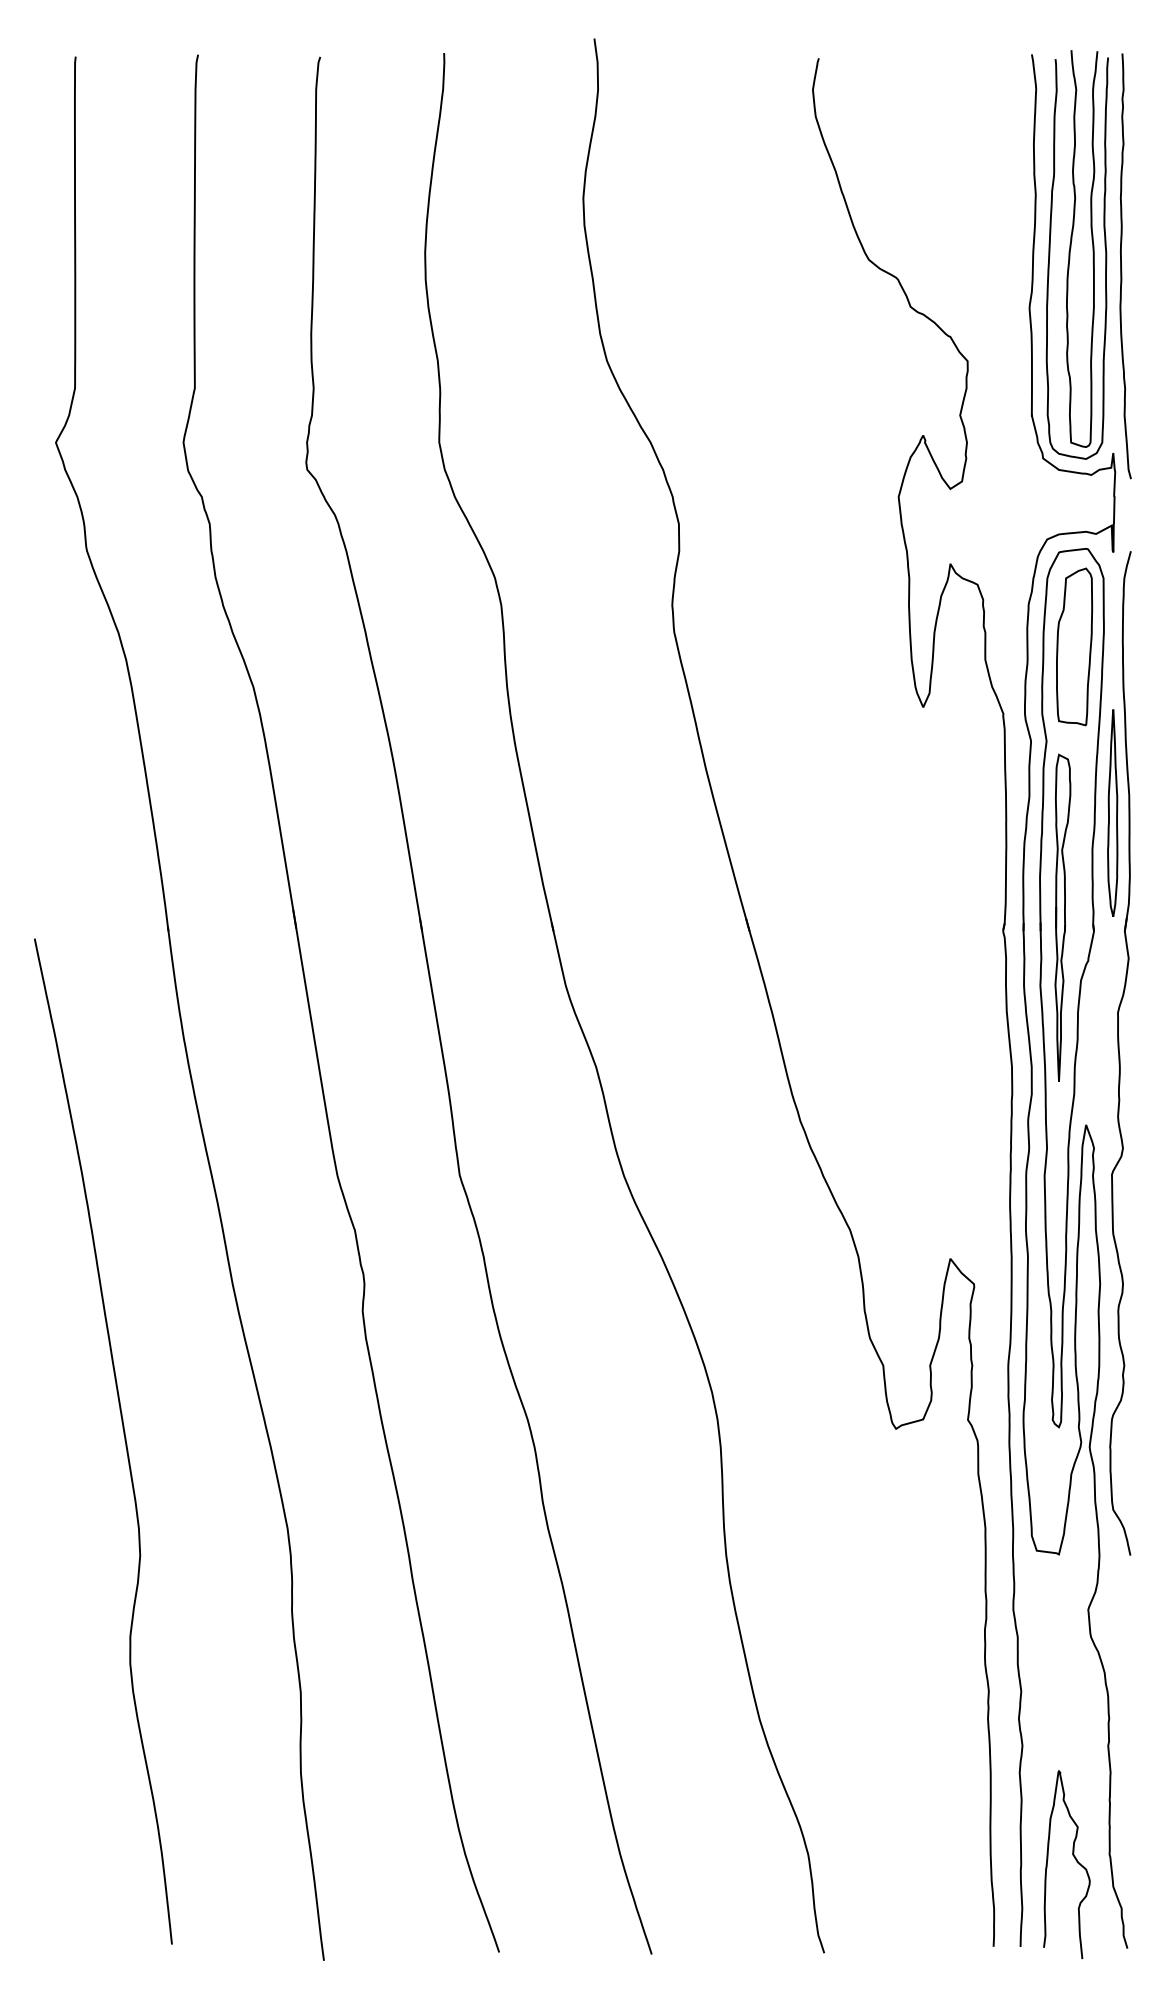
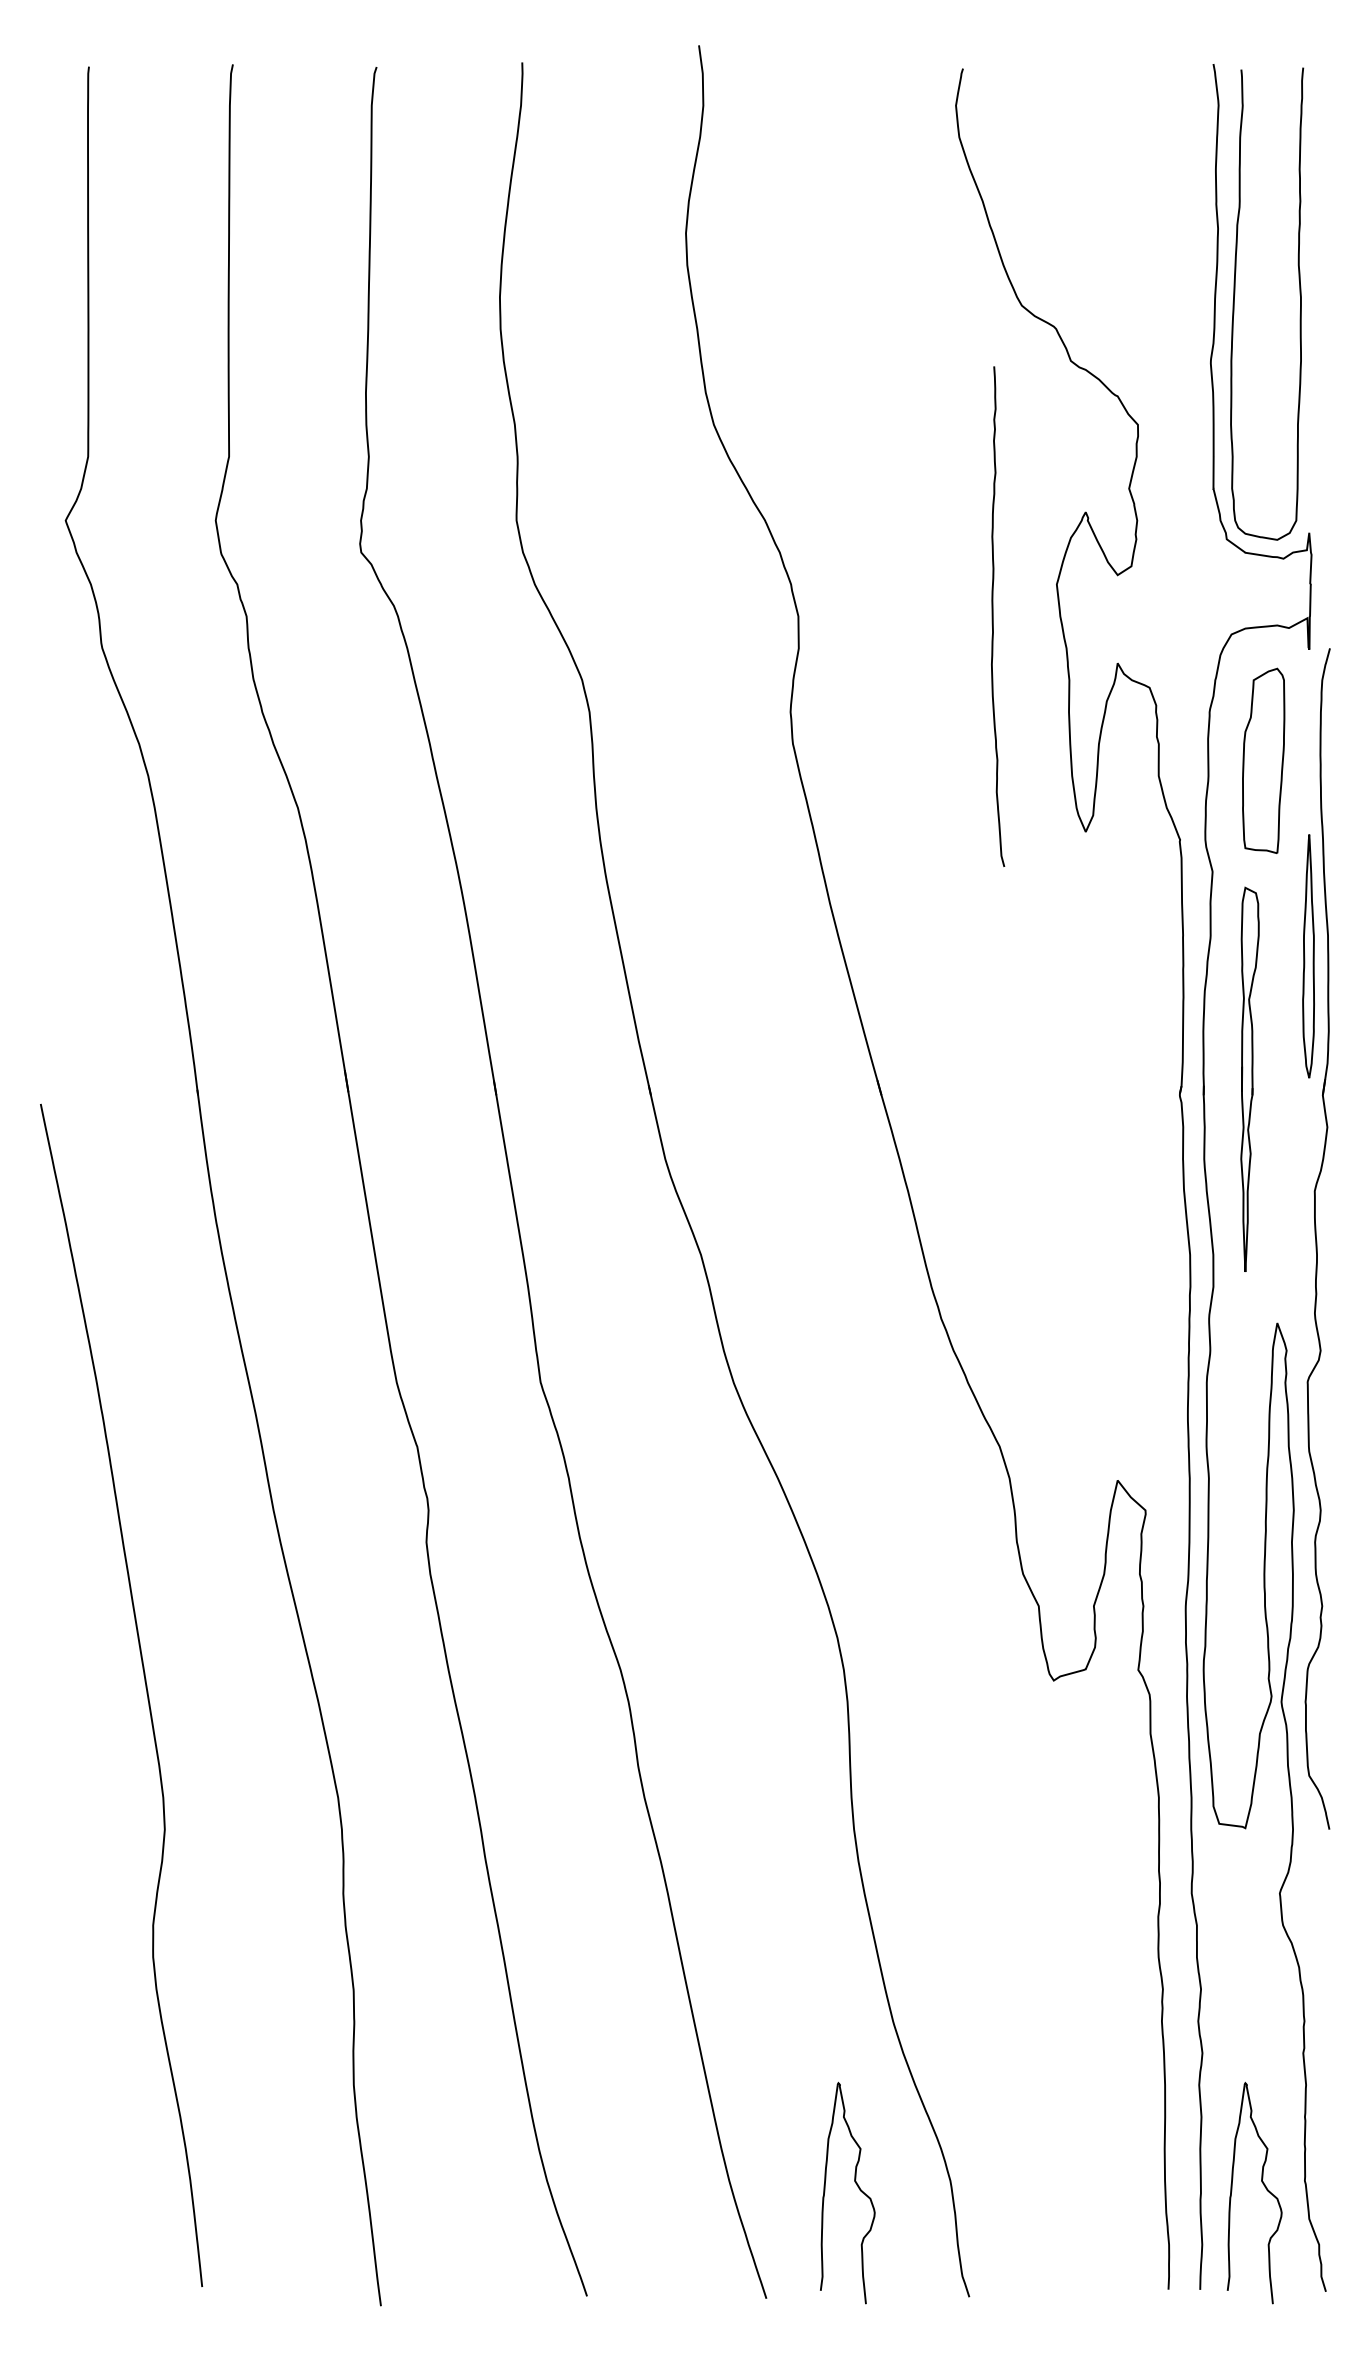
curve: (1092, 248) -> (1284, 292), removed
curve: (1121, 266) -> (993, 616), moved
part: (1071, 988) -> (1260, 1162), removed
curve: (729, 1860) -> (857, 2188), added

